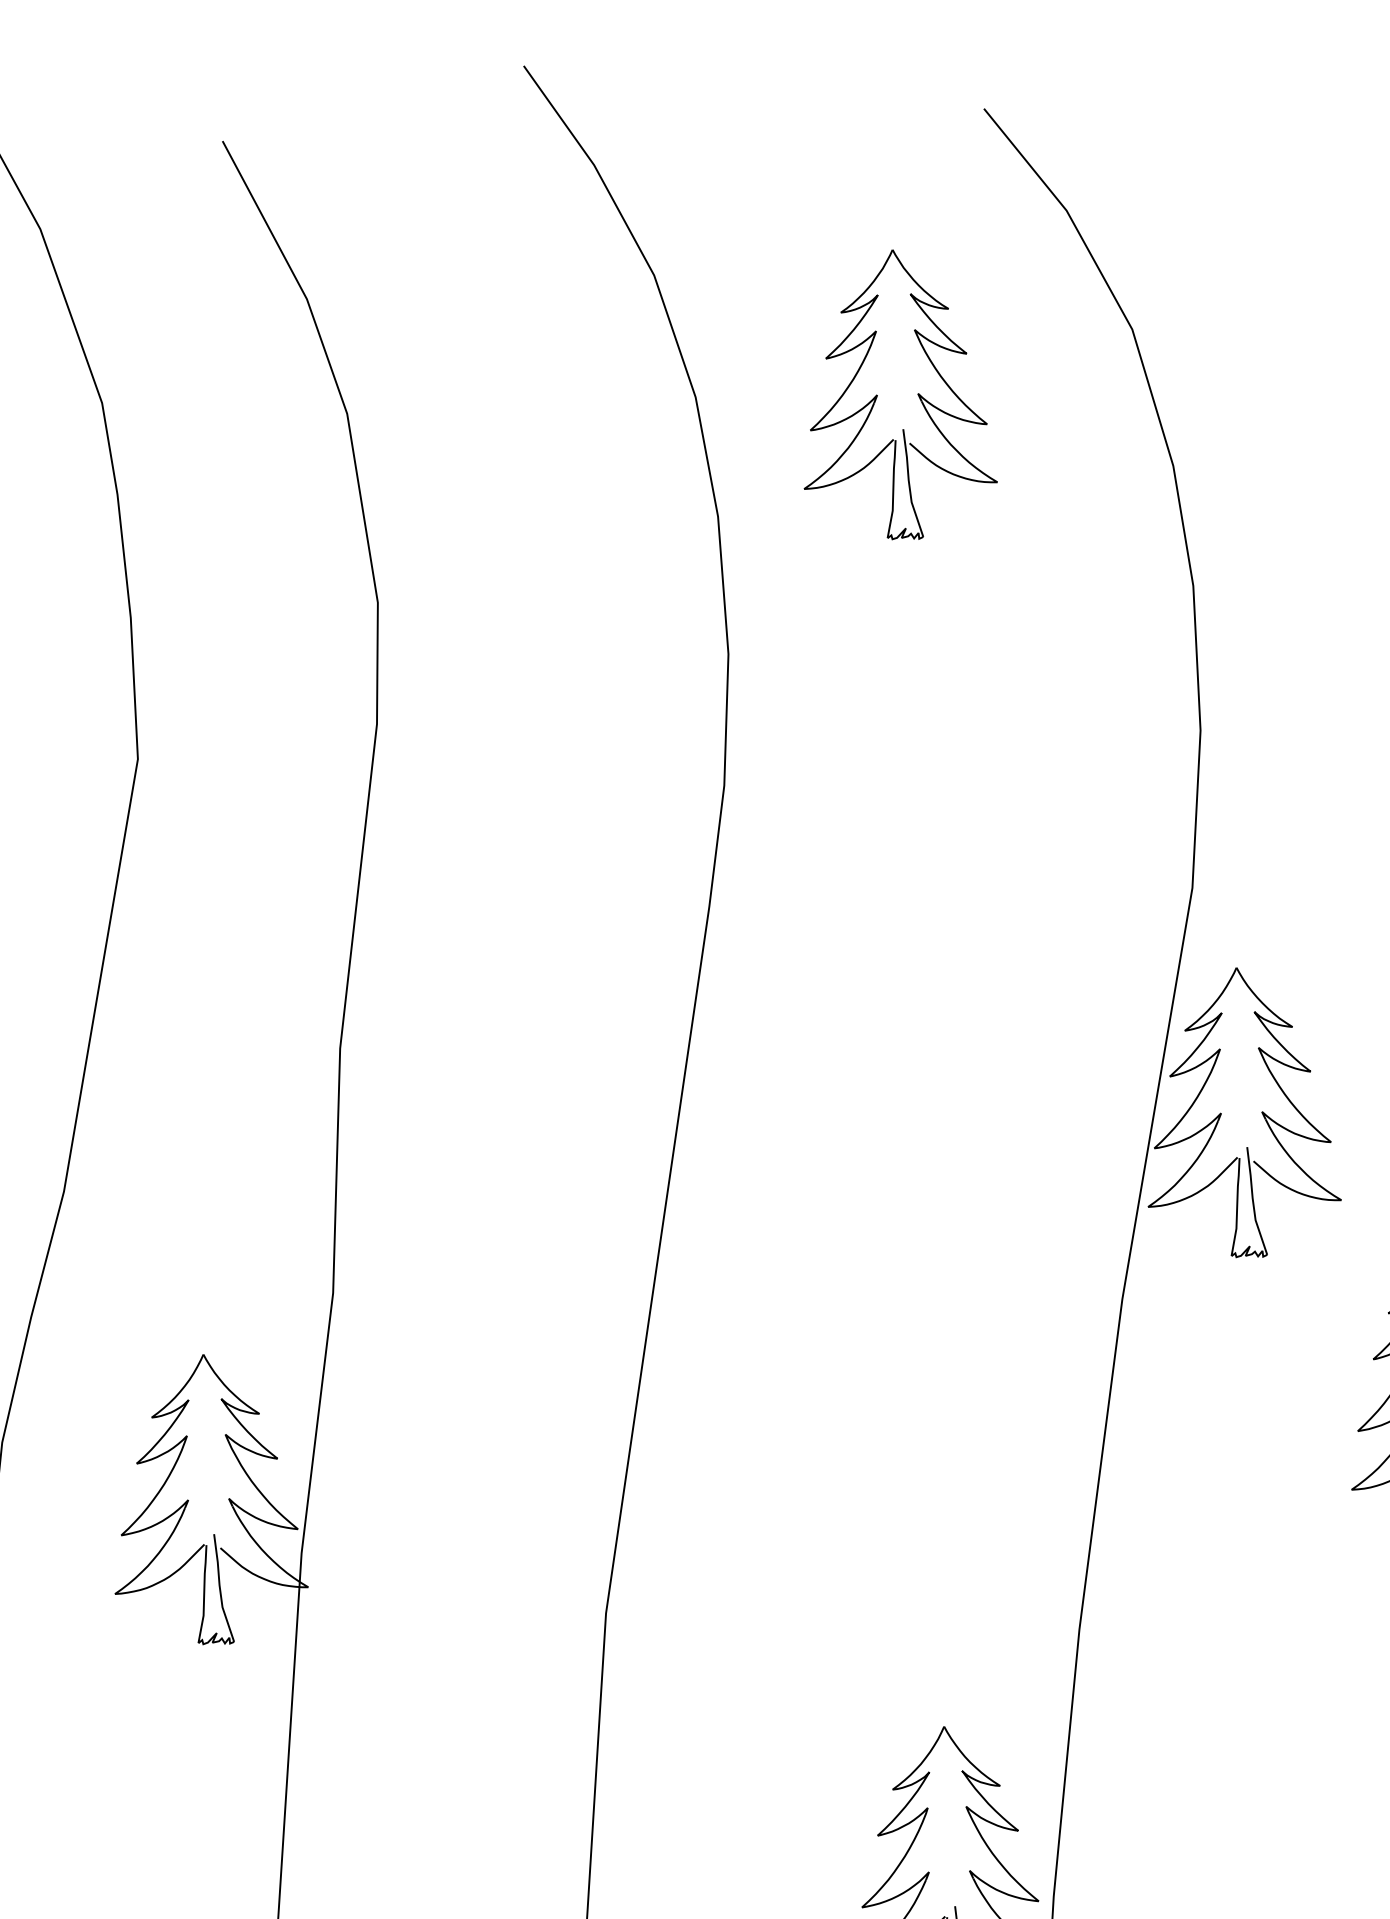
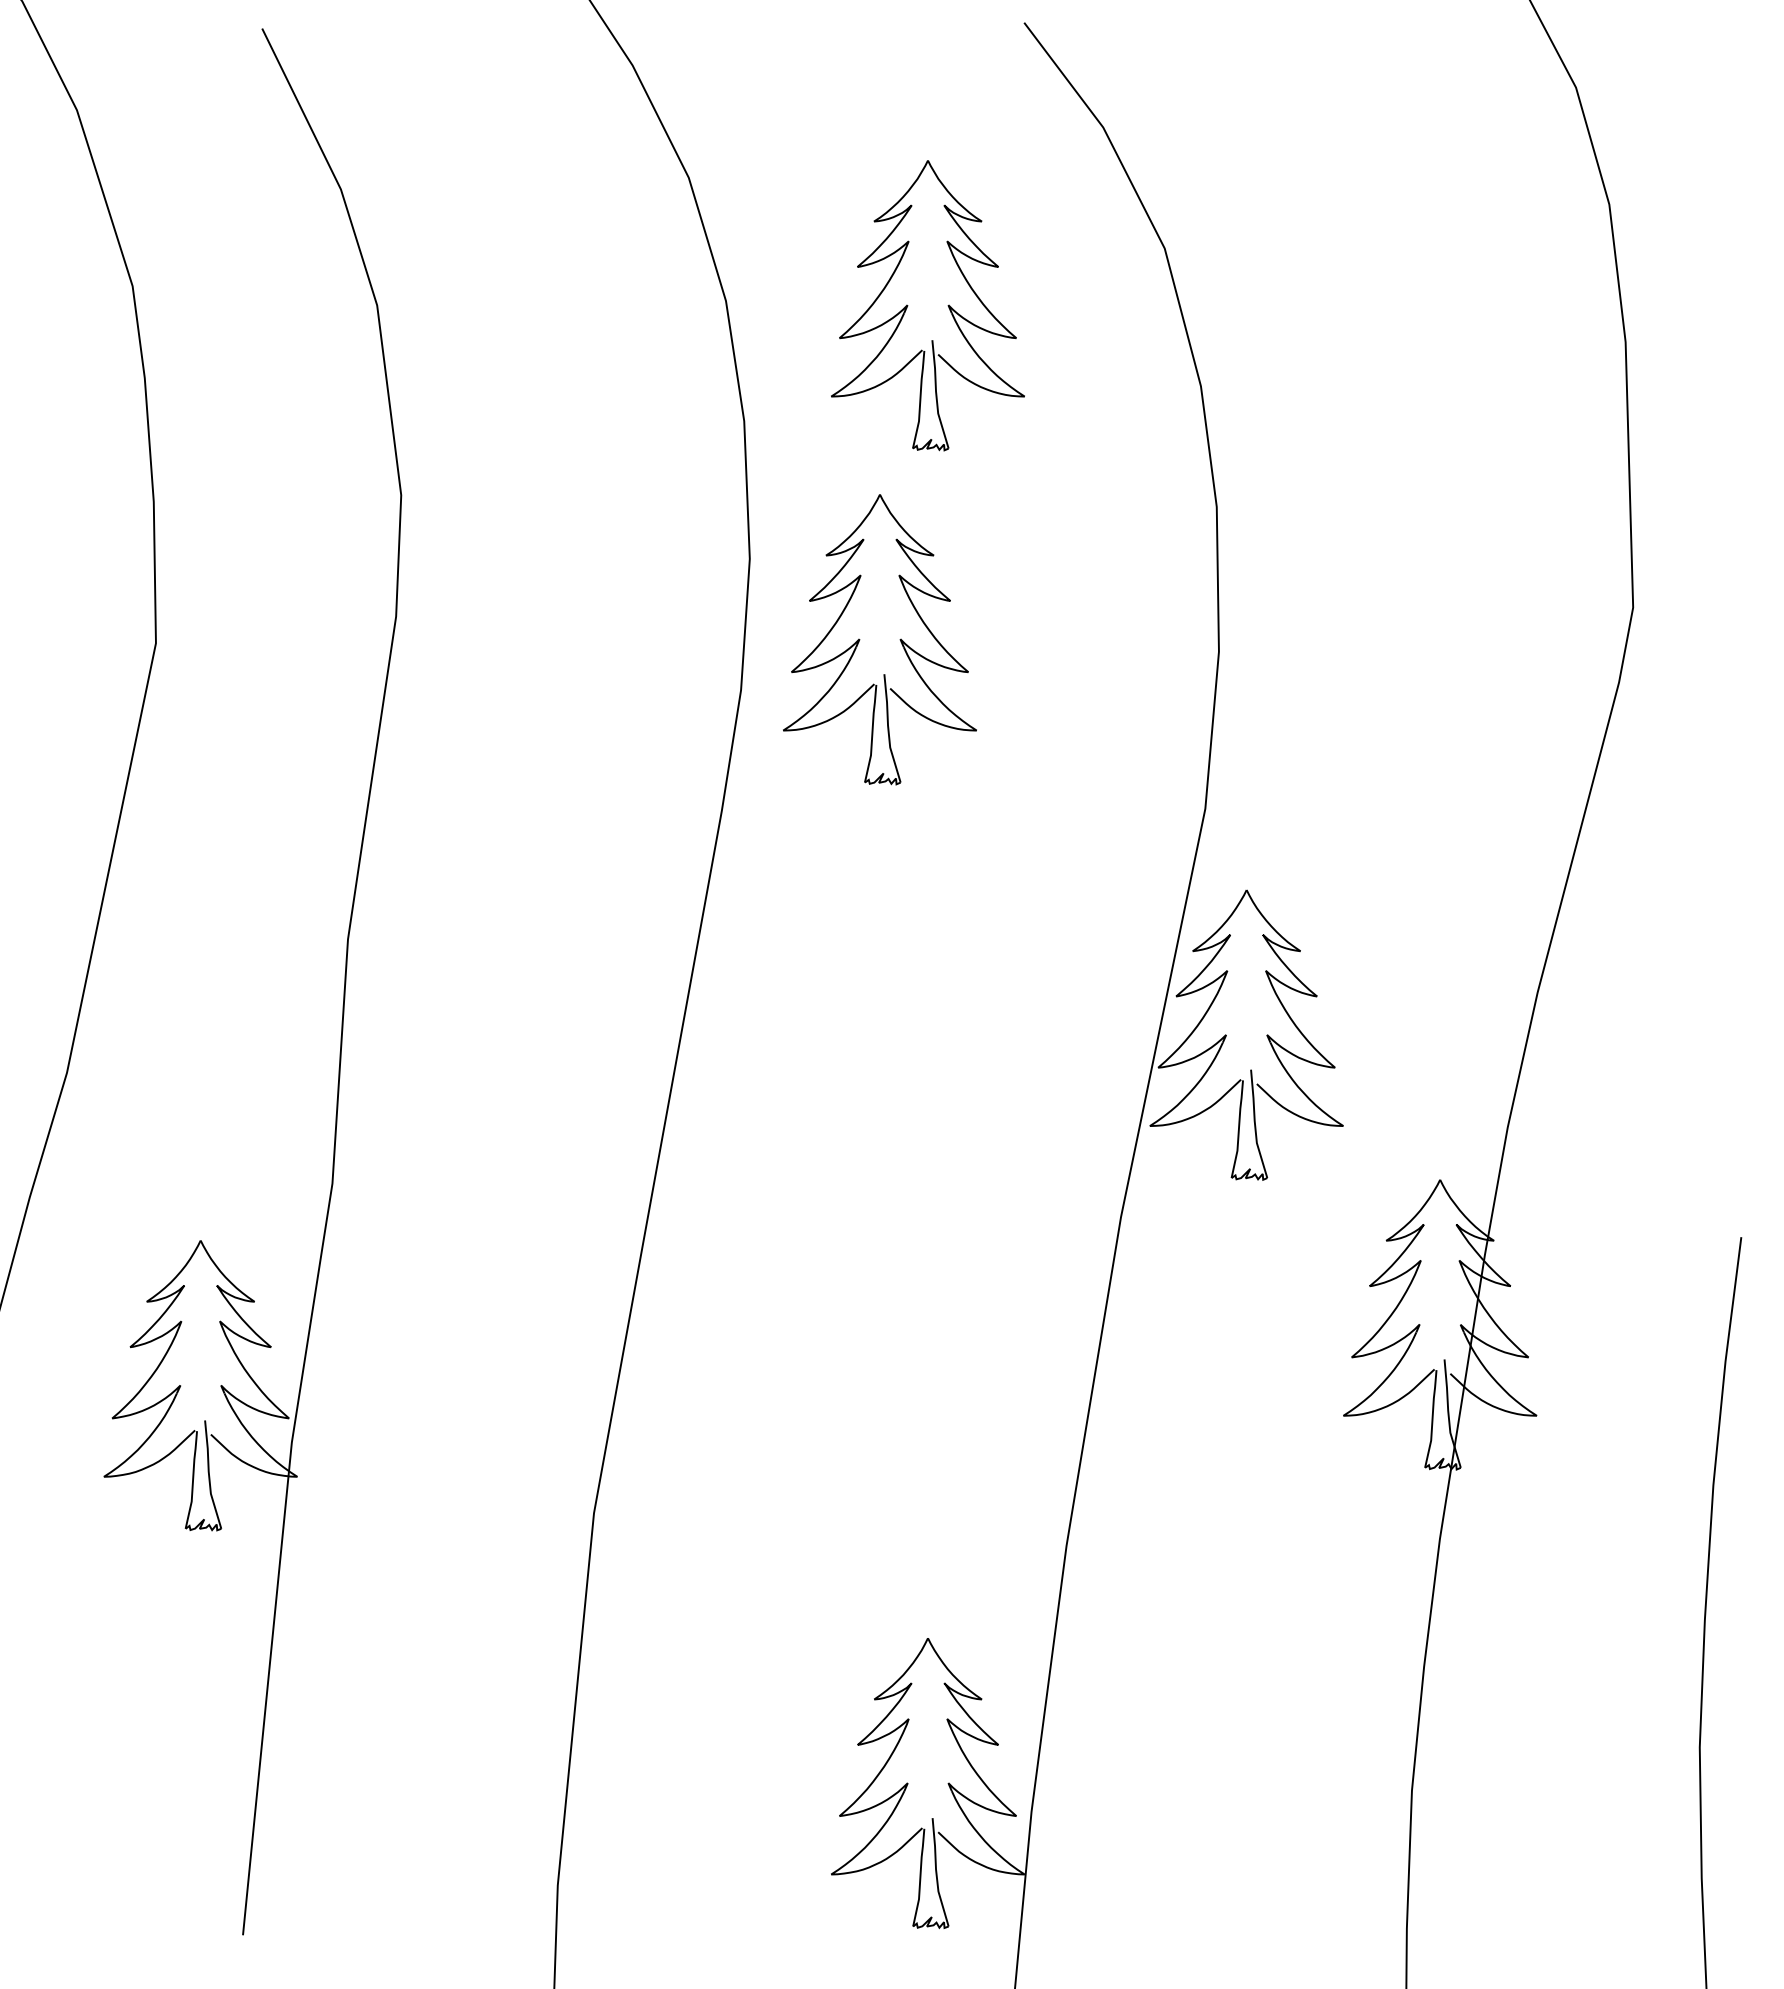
part: (841, 730) -> (860, 639), added

